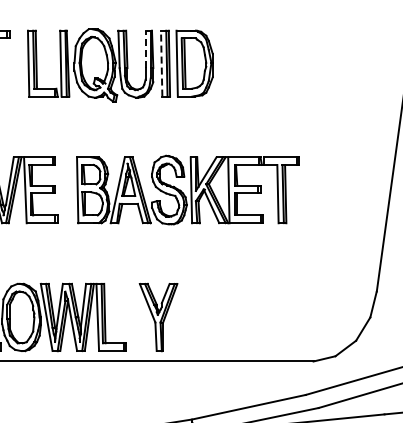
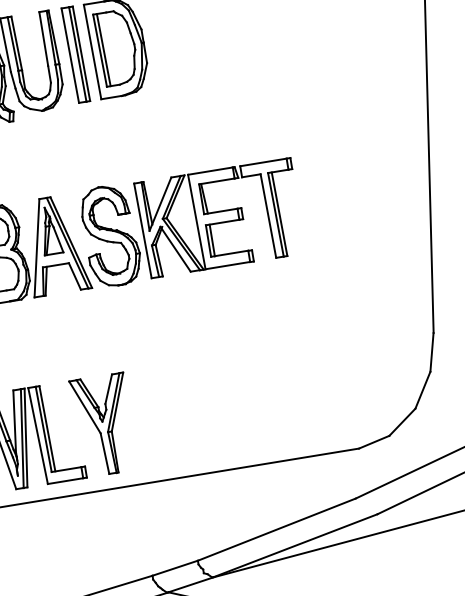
line: (145, 49) -> (43, 39), dashed -> solid
line: (161, 63) -> (69, 55), dashed -> solid
part: (158, 317) -> (103, 425), moved

